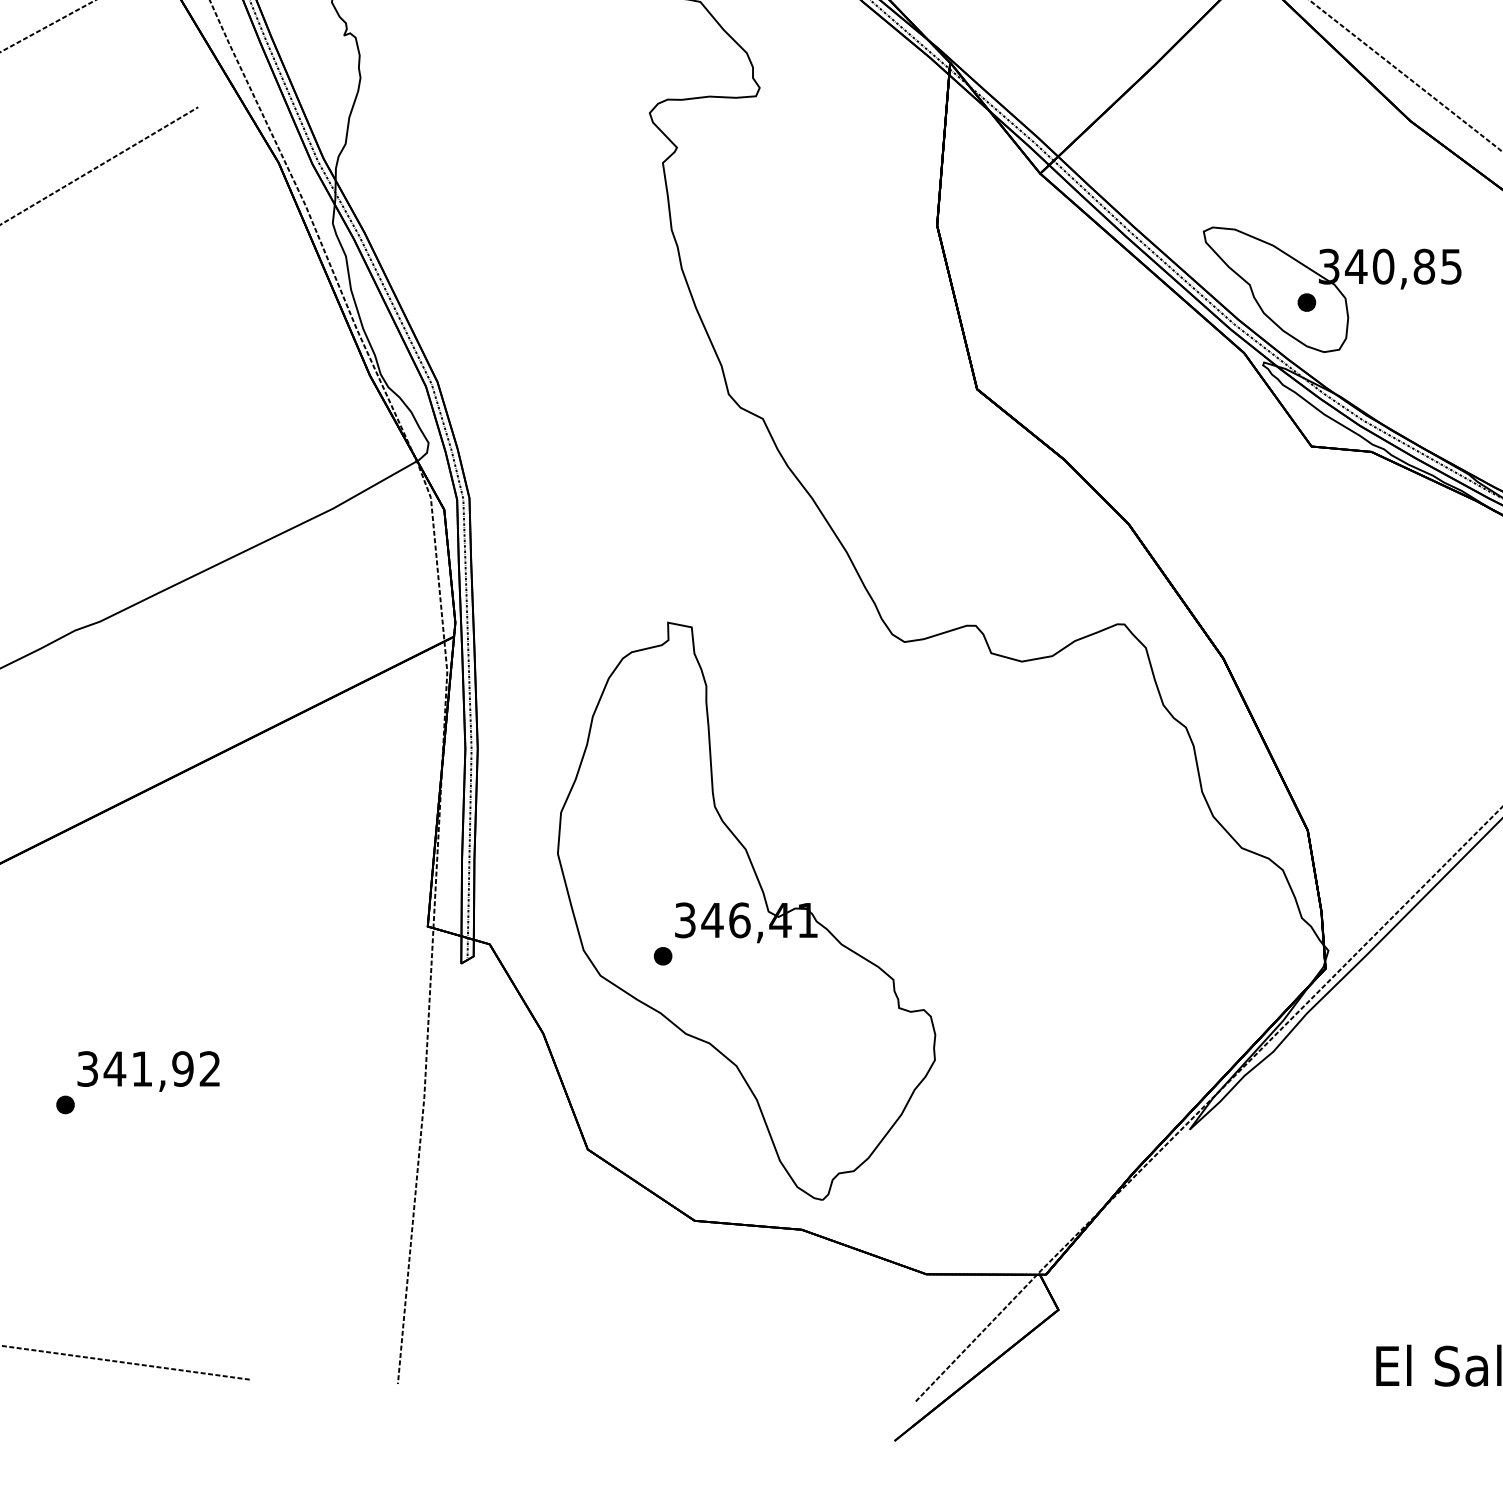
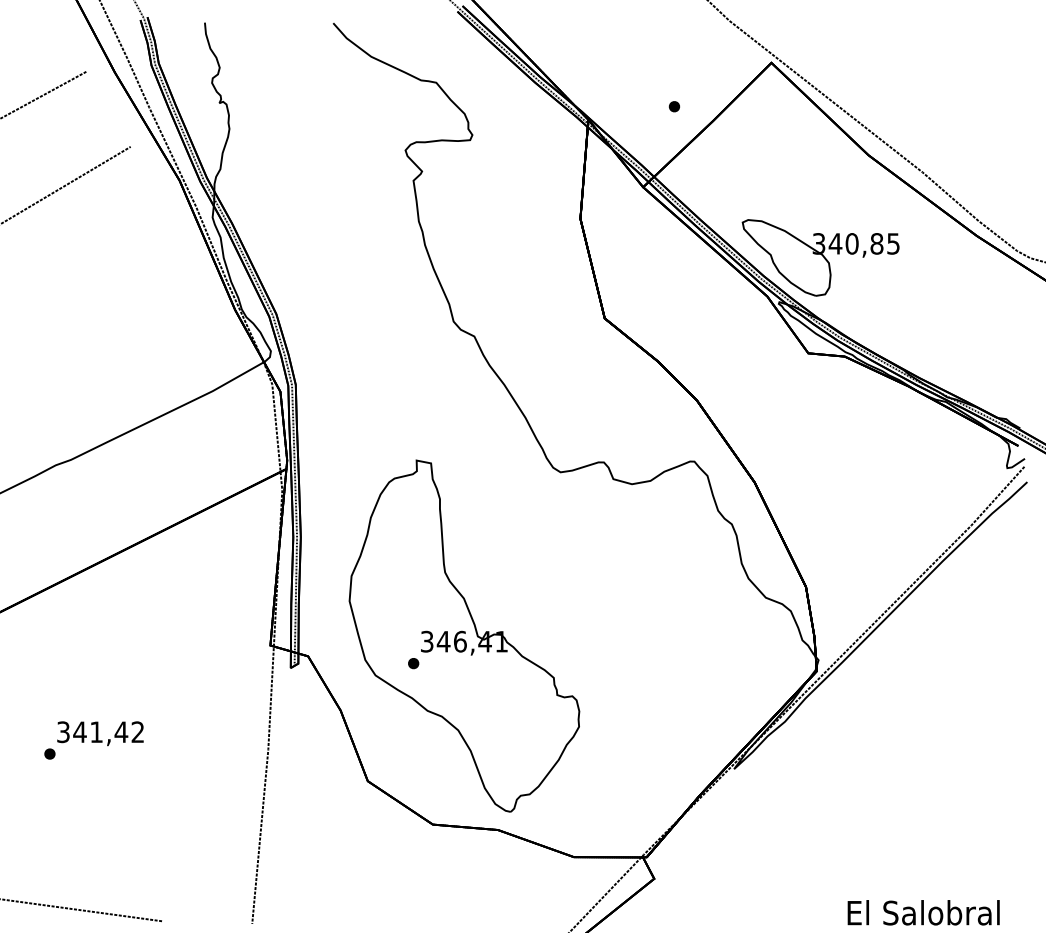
part: (1306, 302) -> (674, 106), moved
text: (183, 1069) -> (121, 732), 341,92 -> 341,42

